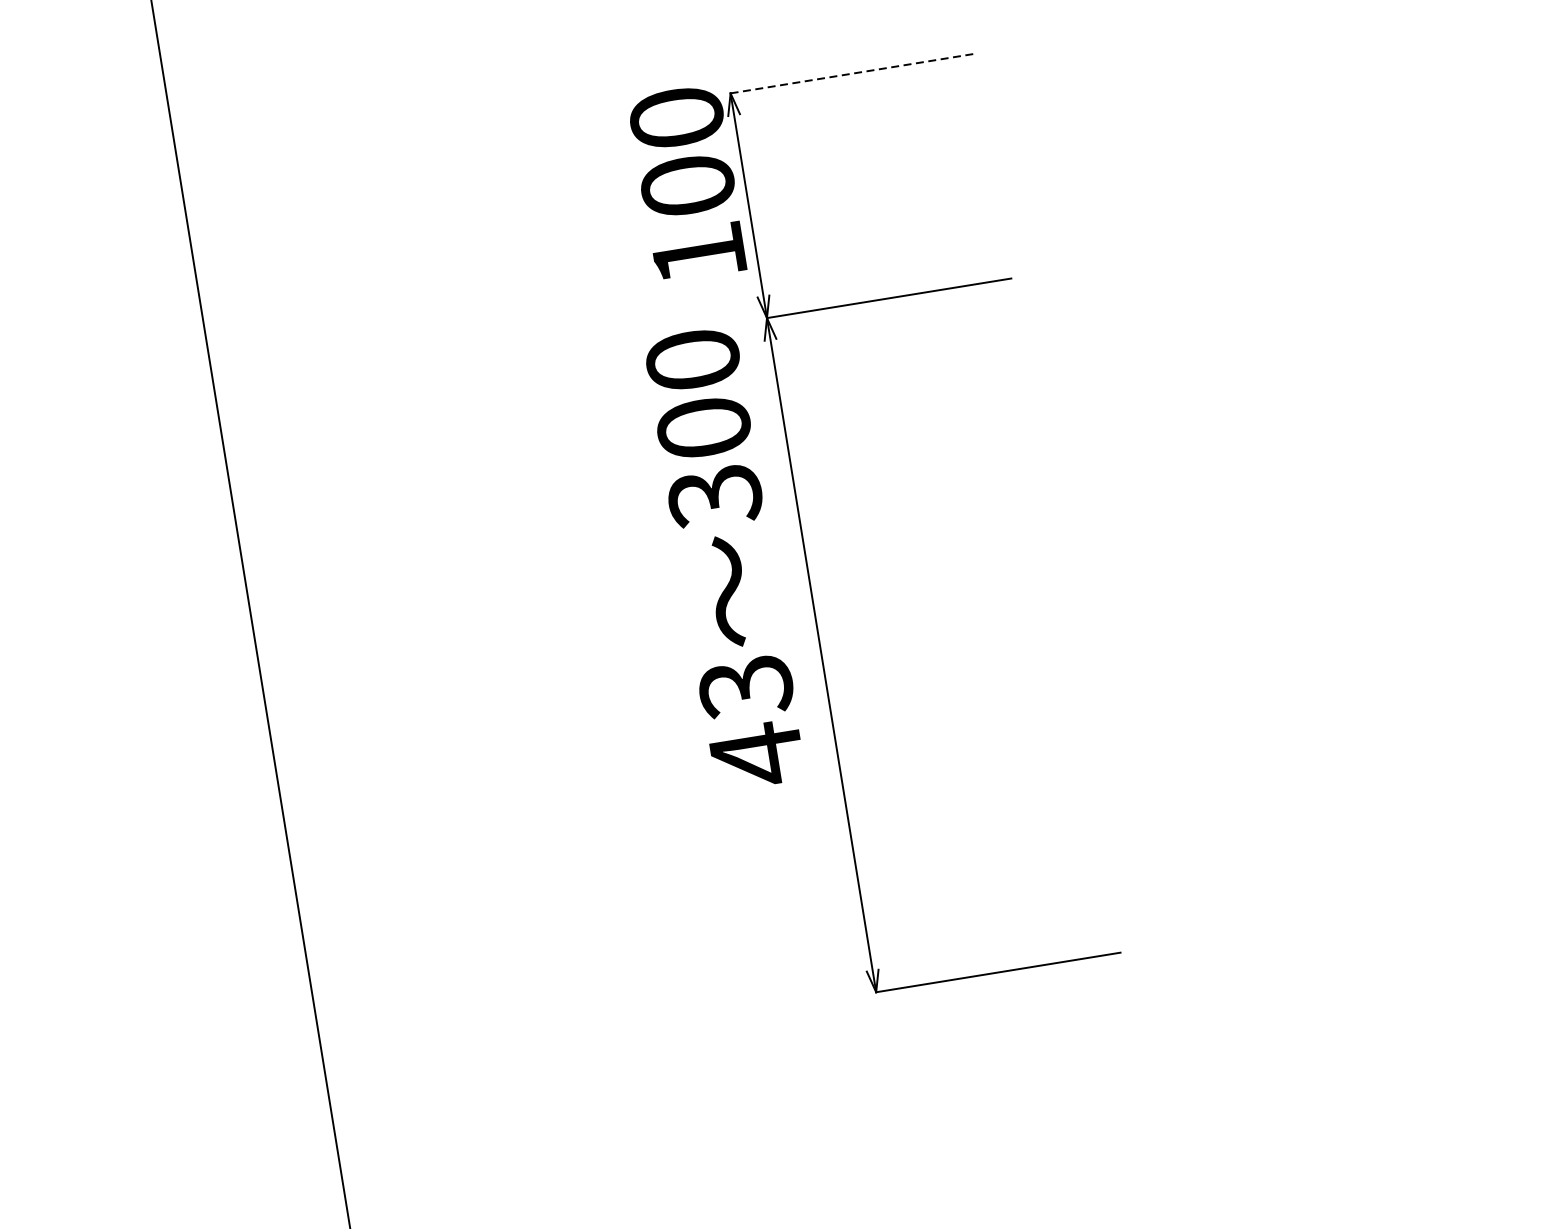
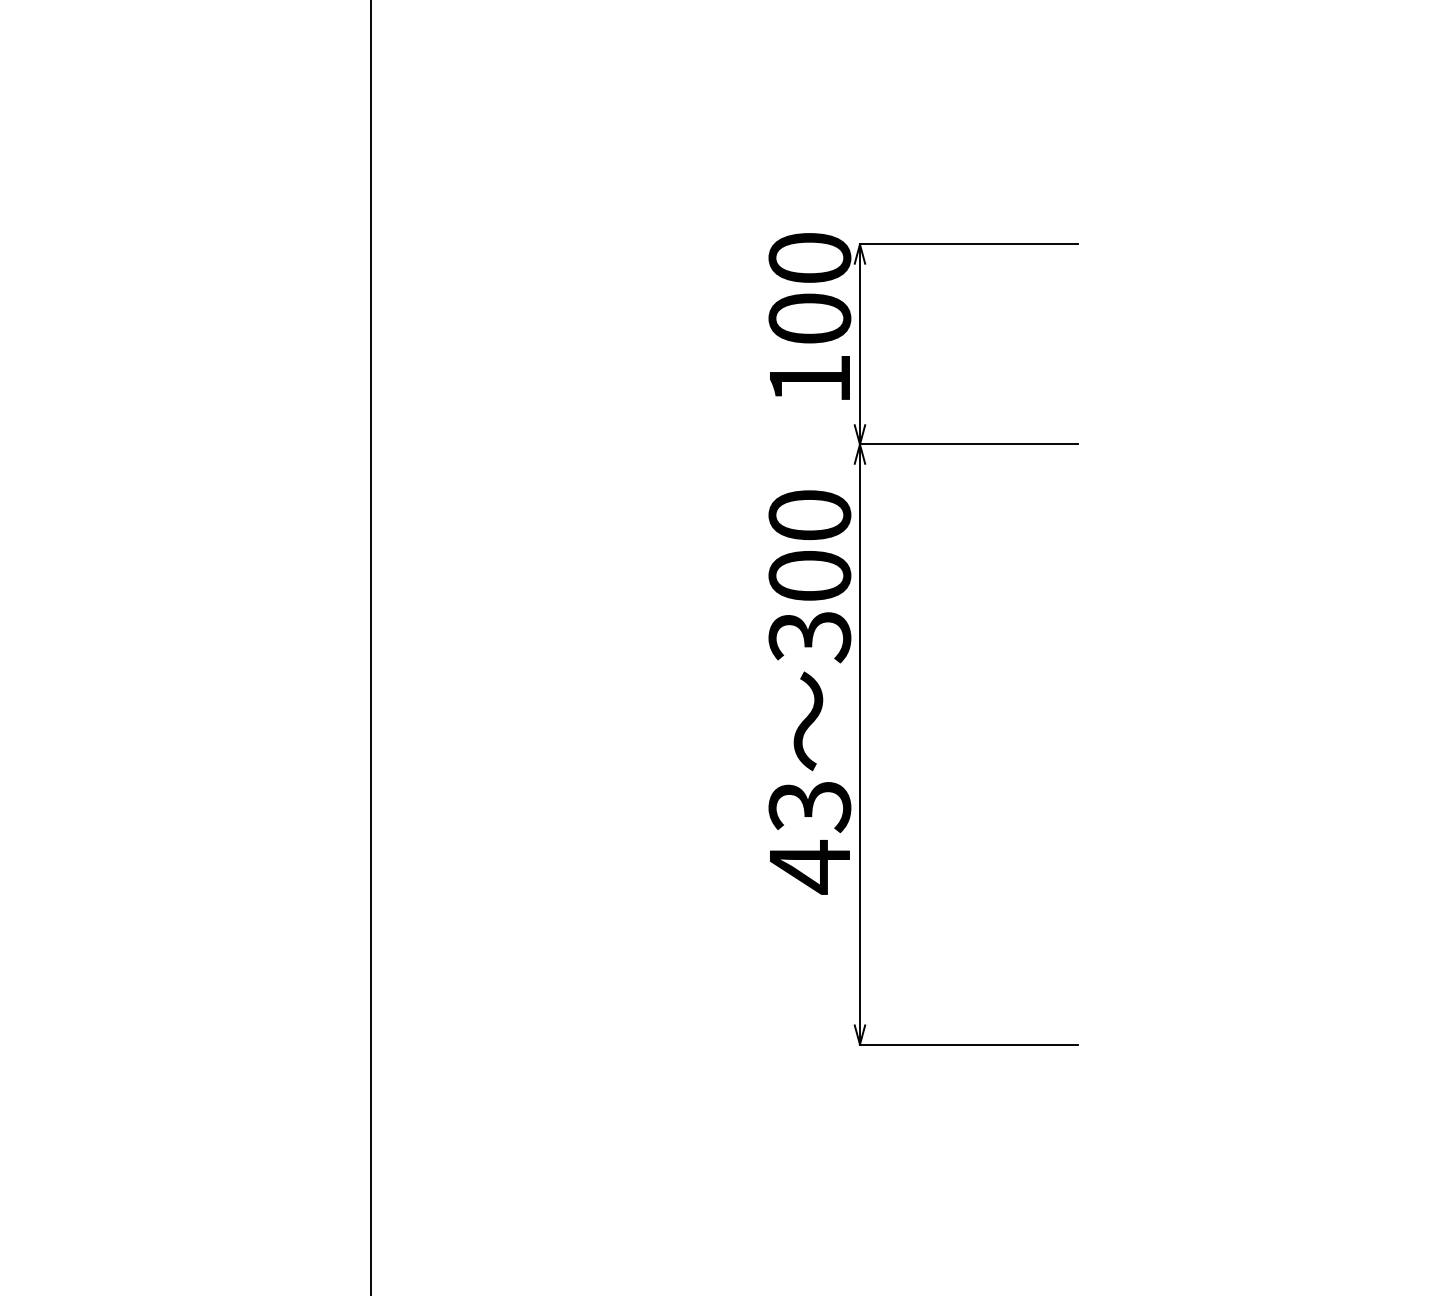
line: (852, 73) -> (968, 244), dashed -> solid
text: (724, 559) -> (809, 692), moved

